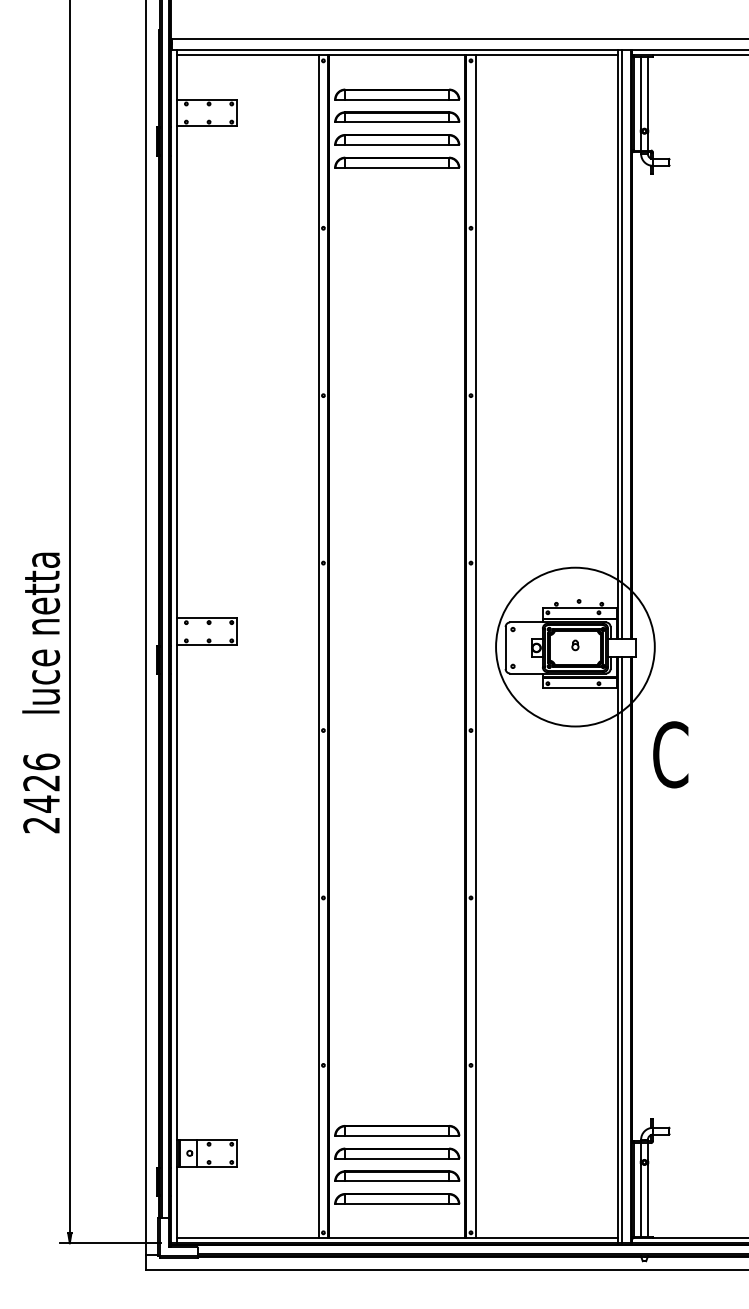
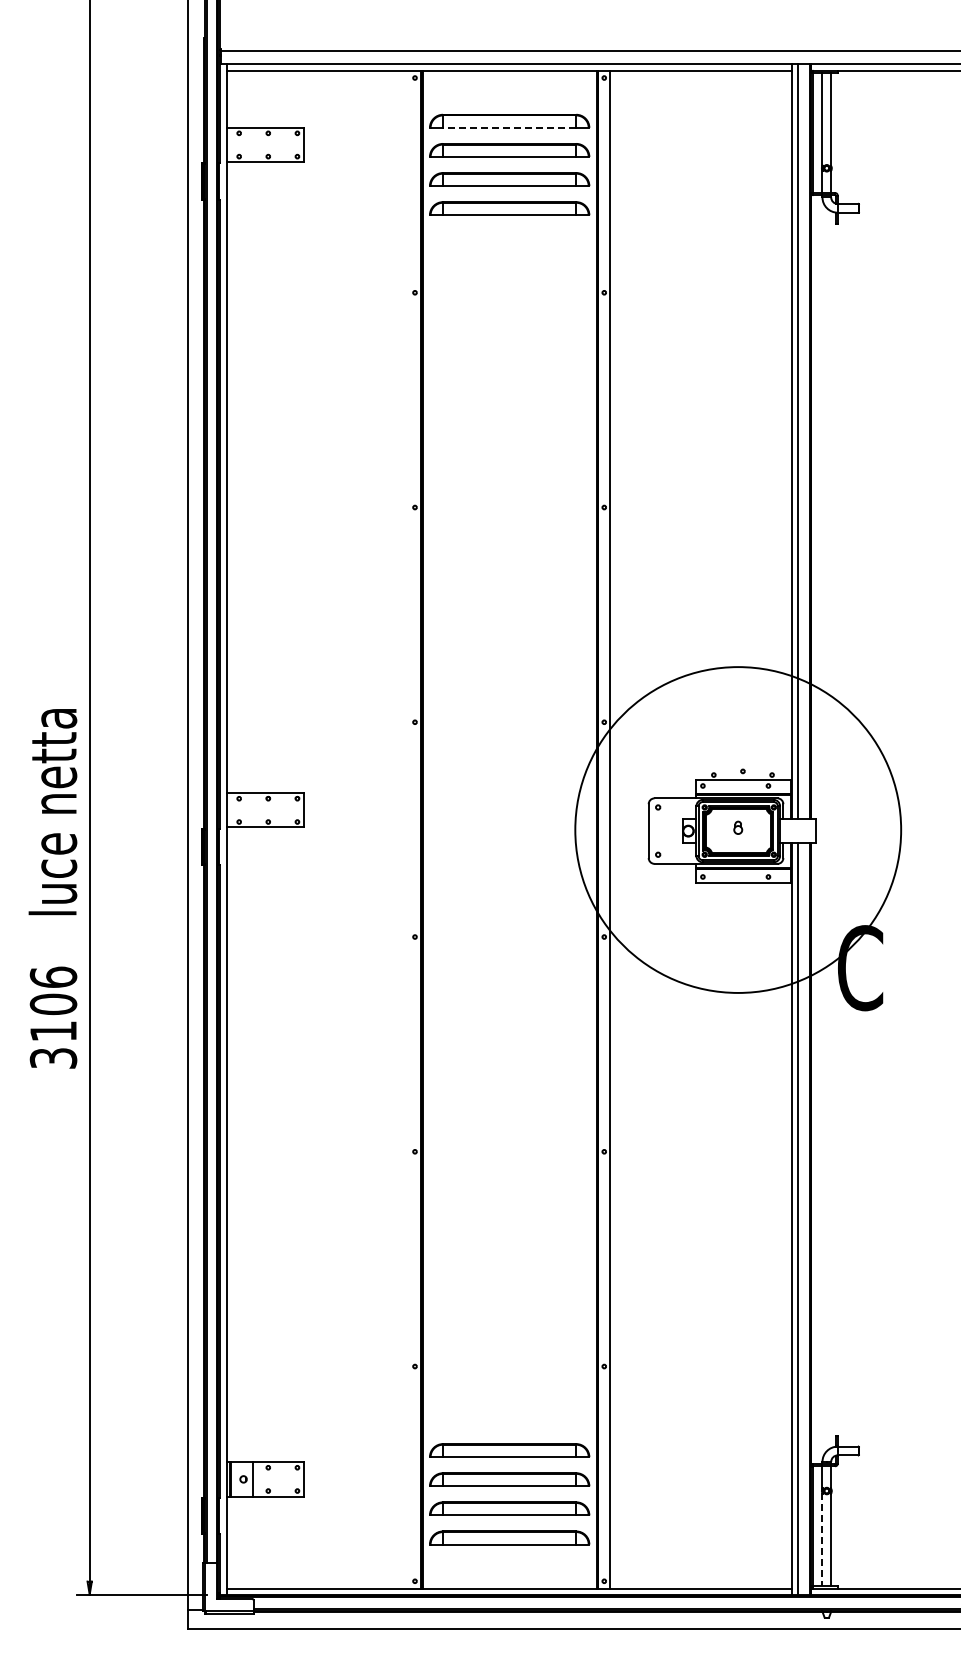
line: (397, 99) -> (509, 127), solid -> dashed
line: (319, 646) -> (409, 829), removed
circle: (575, 646) -> (738, 829), size x1.6
text: (41, 803) -> (53, 1030), 2426 -> 3106
line: (641, 1200) -> (822, 1539), solid -> dashed

